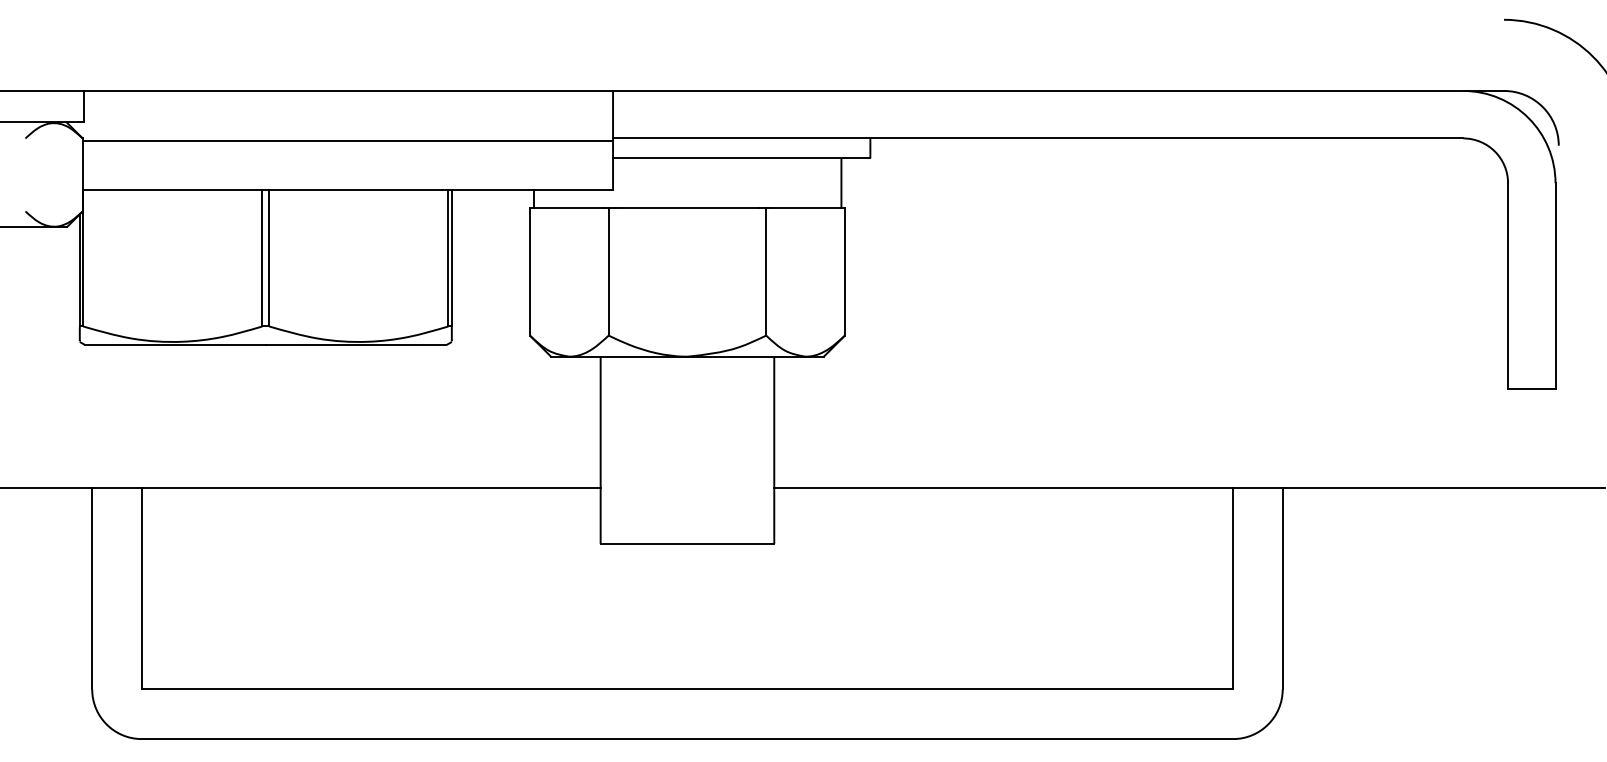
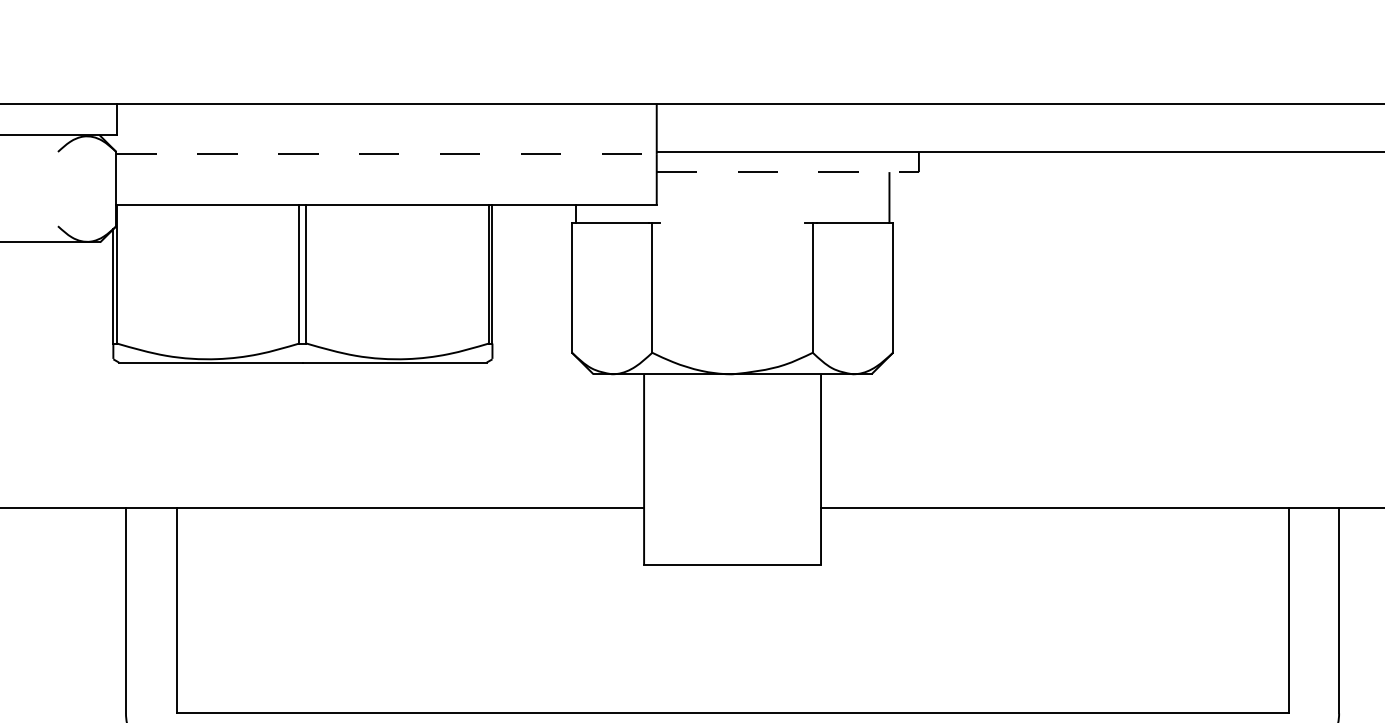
line: (348, 140) -> (387, 154), solid -> dashed
line: (741, 158) -> (787, 172), solid -> dashed
line: (687, 207) -> (732, 222), removed

